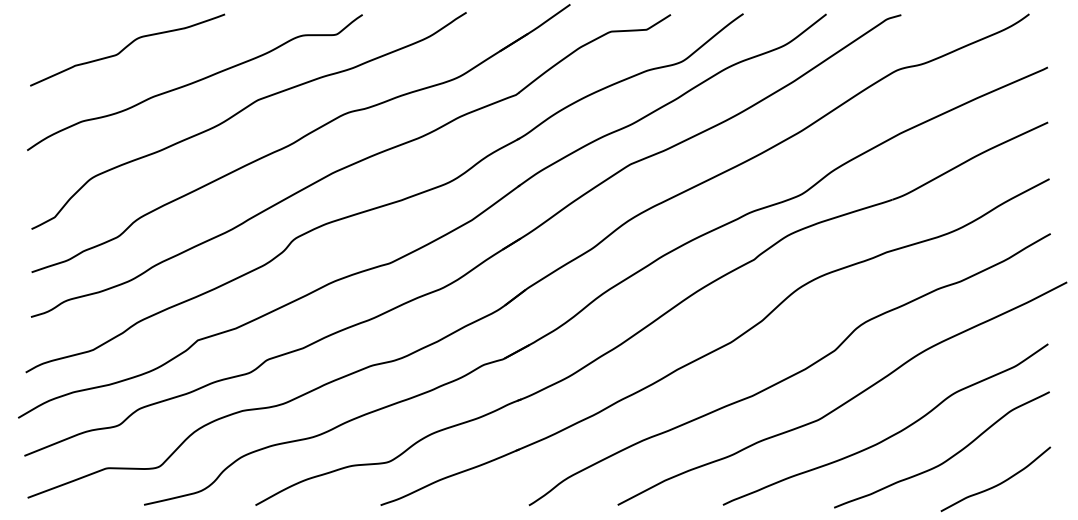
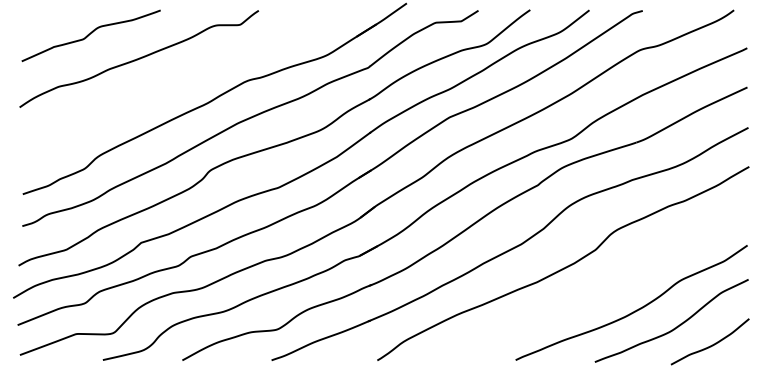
curve: (242, 111) -> (173, 79), removed
curve: (847, 400) -> (604, 285), removed

